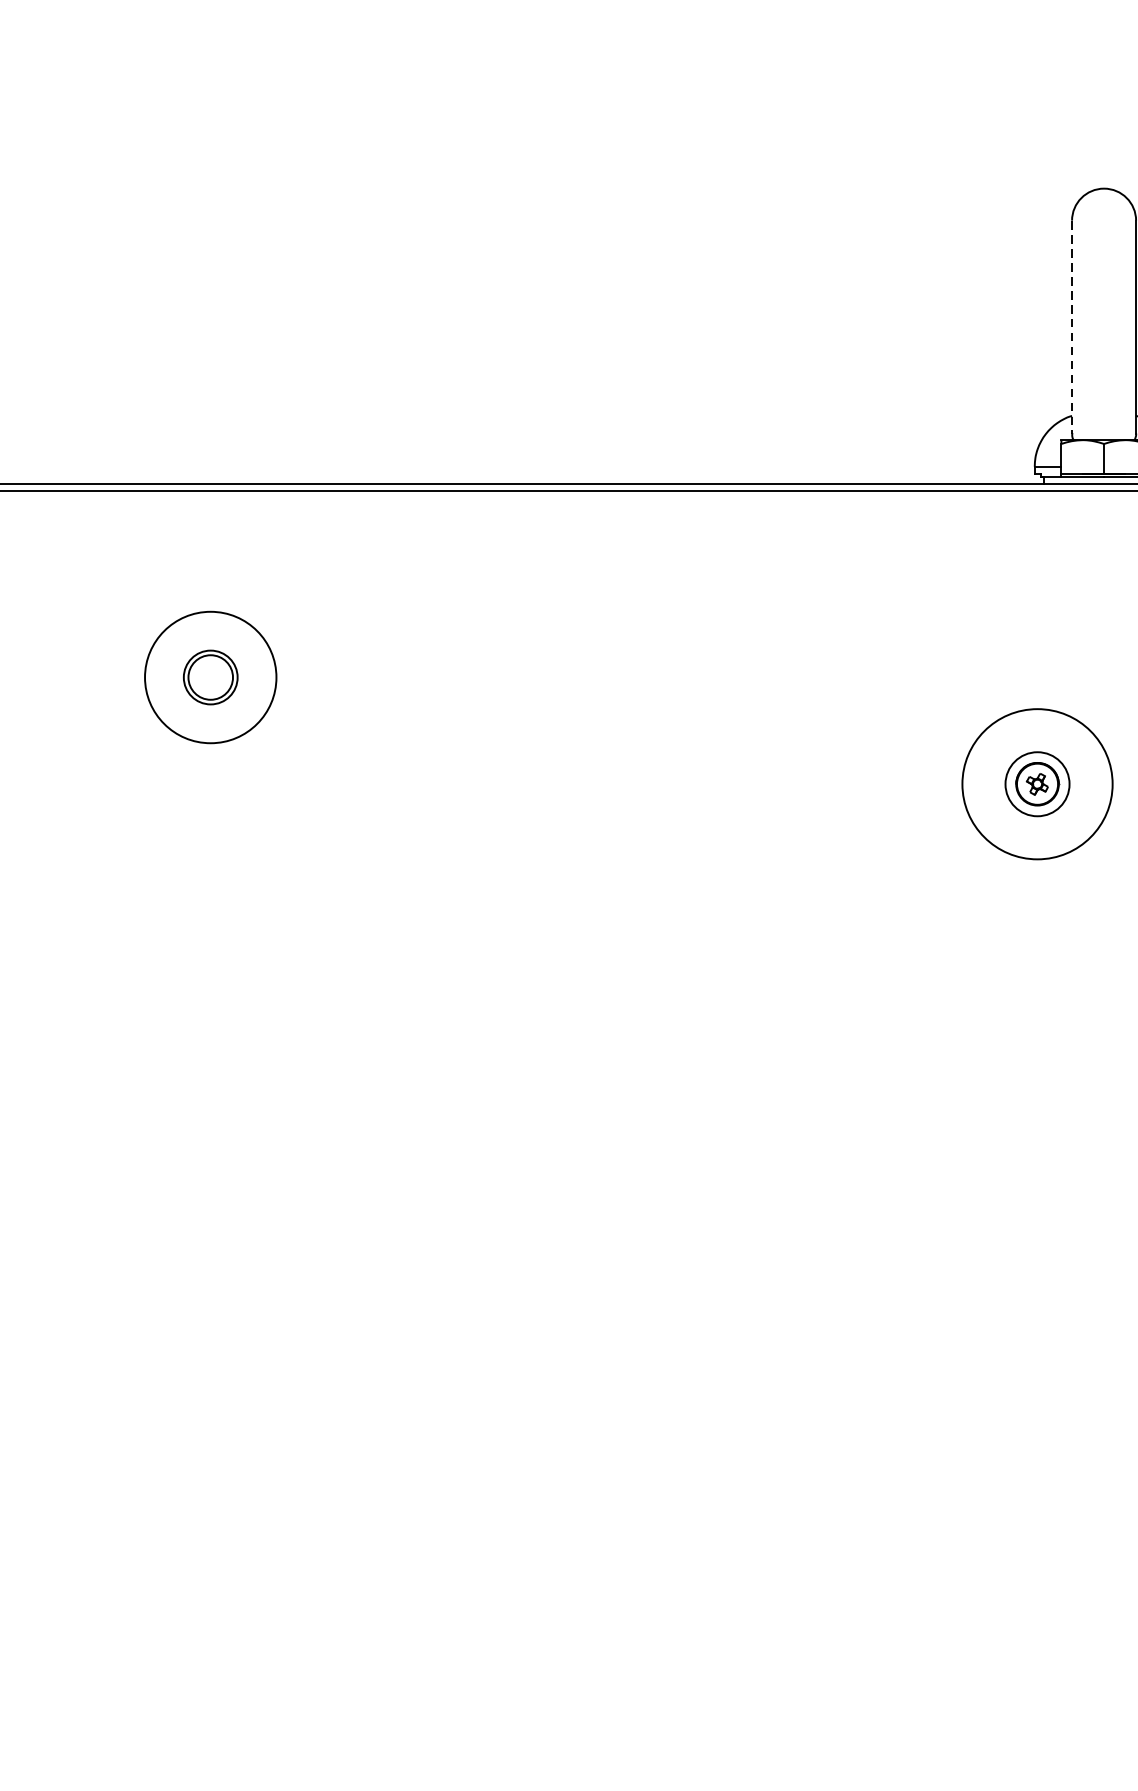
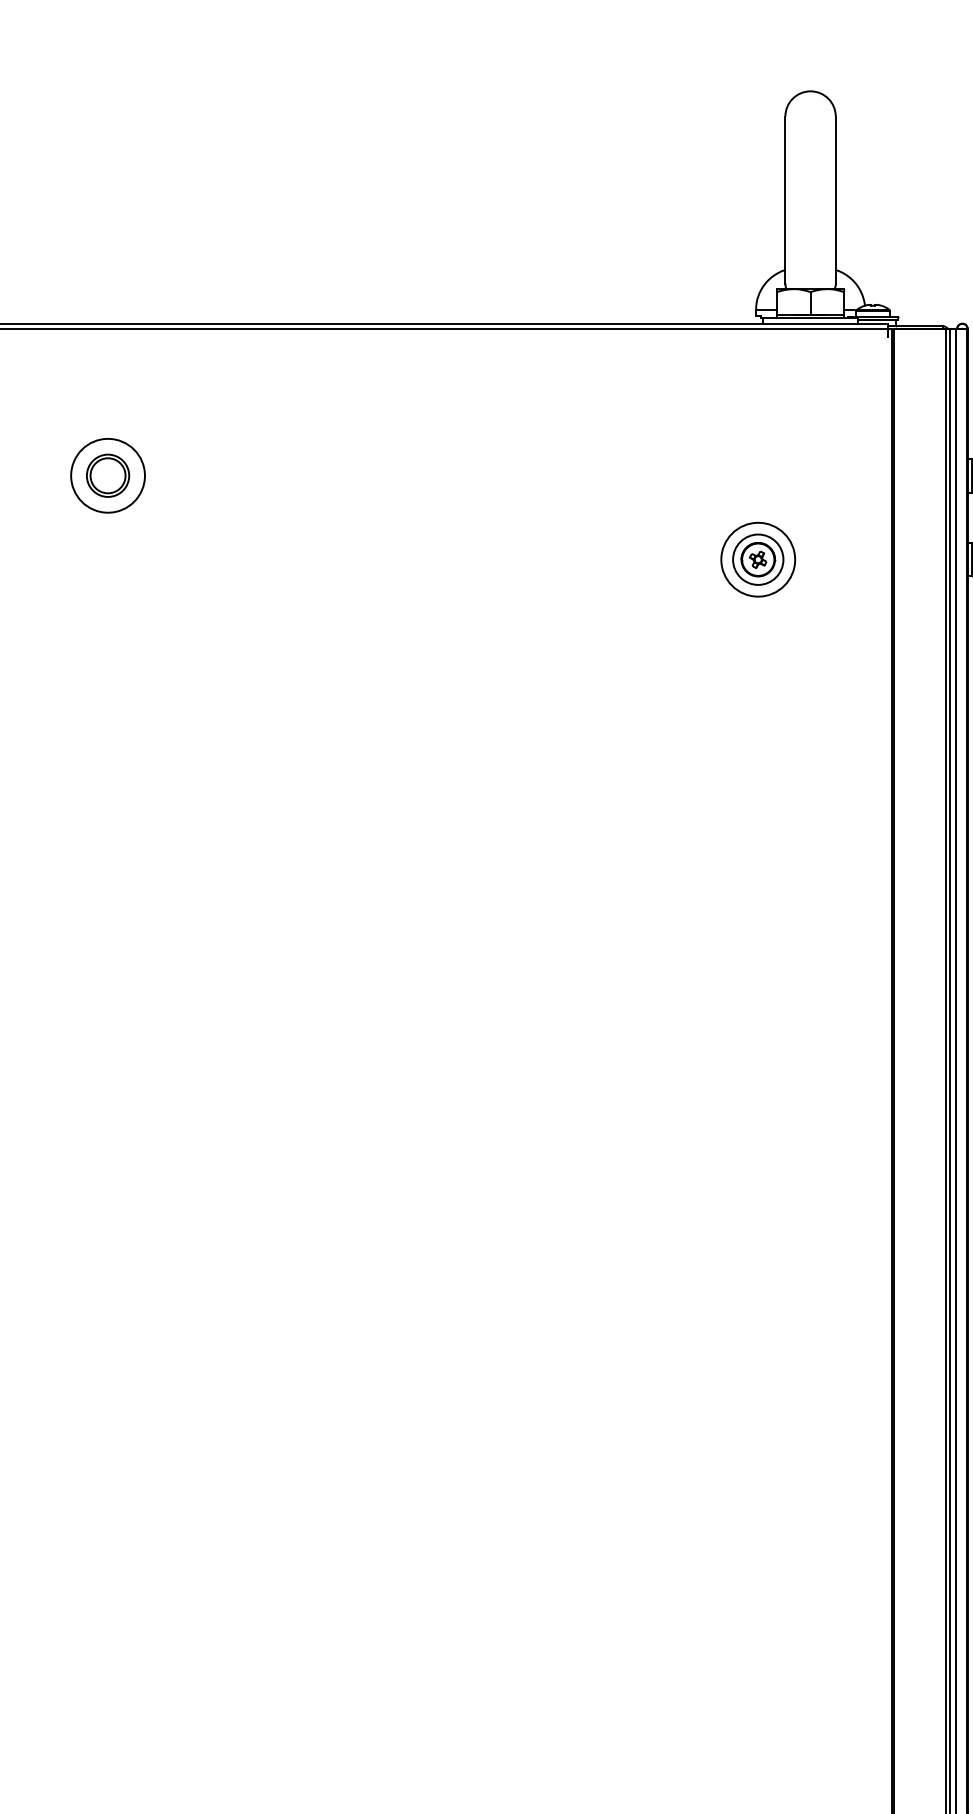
line: (1072, 327) -> (785, 200), dashed -> solid
circle: (210, 677) -> (107, 475), size x0.71
circle: (1037, 783) -> (758, 559), size x0.62

